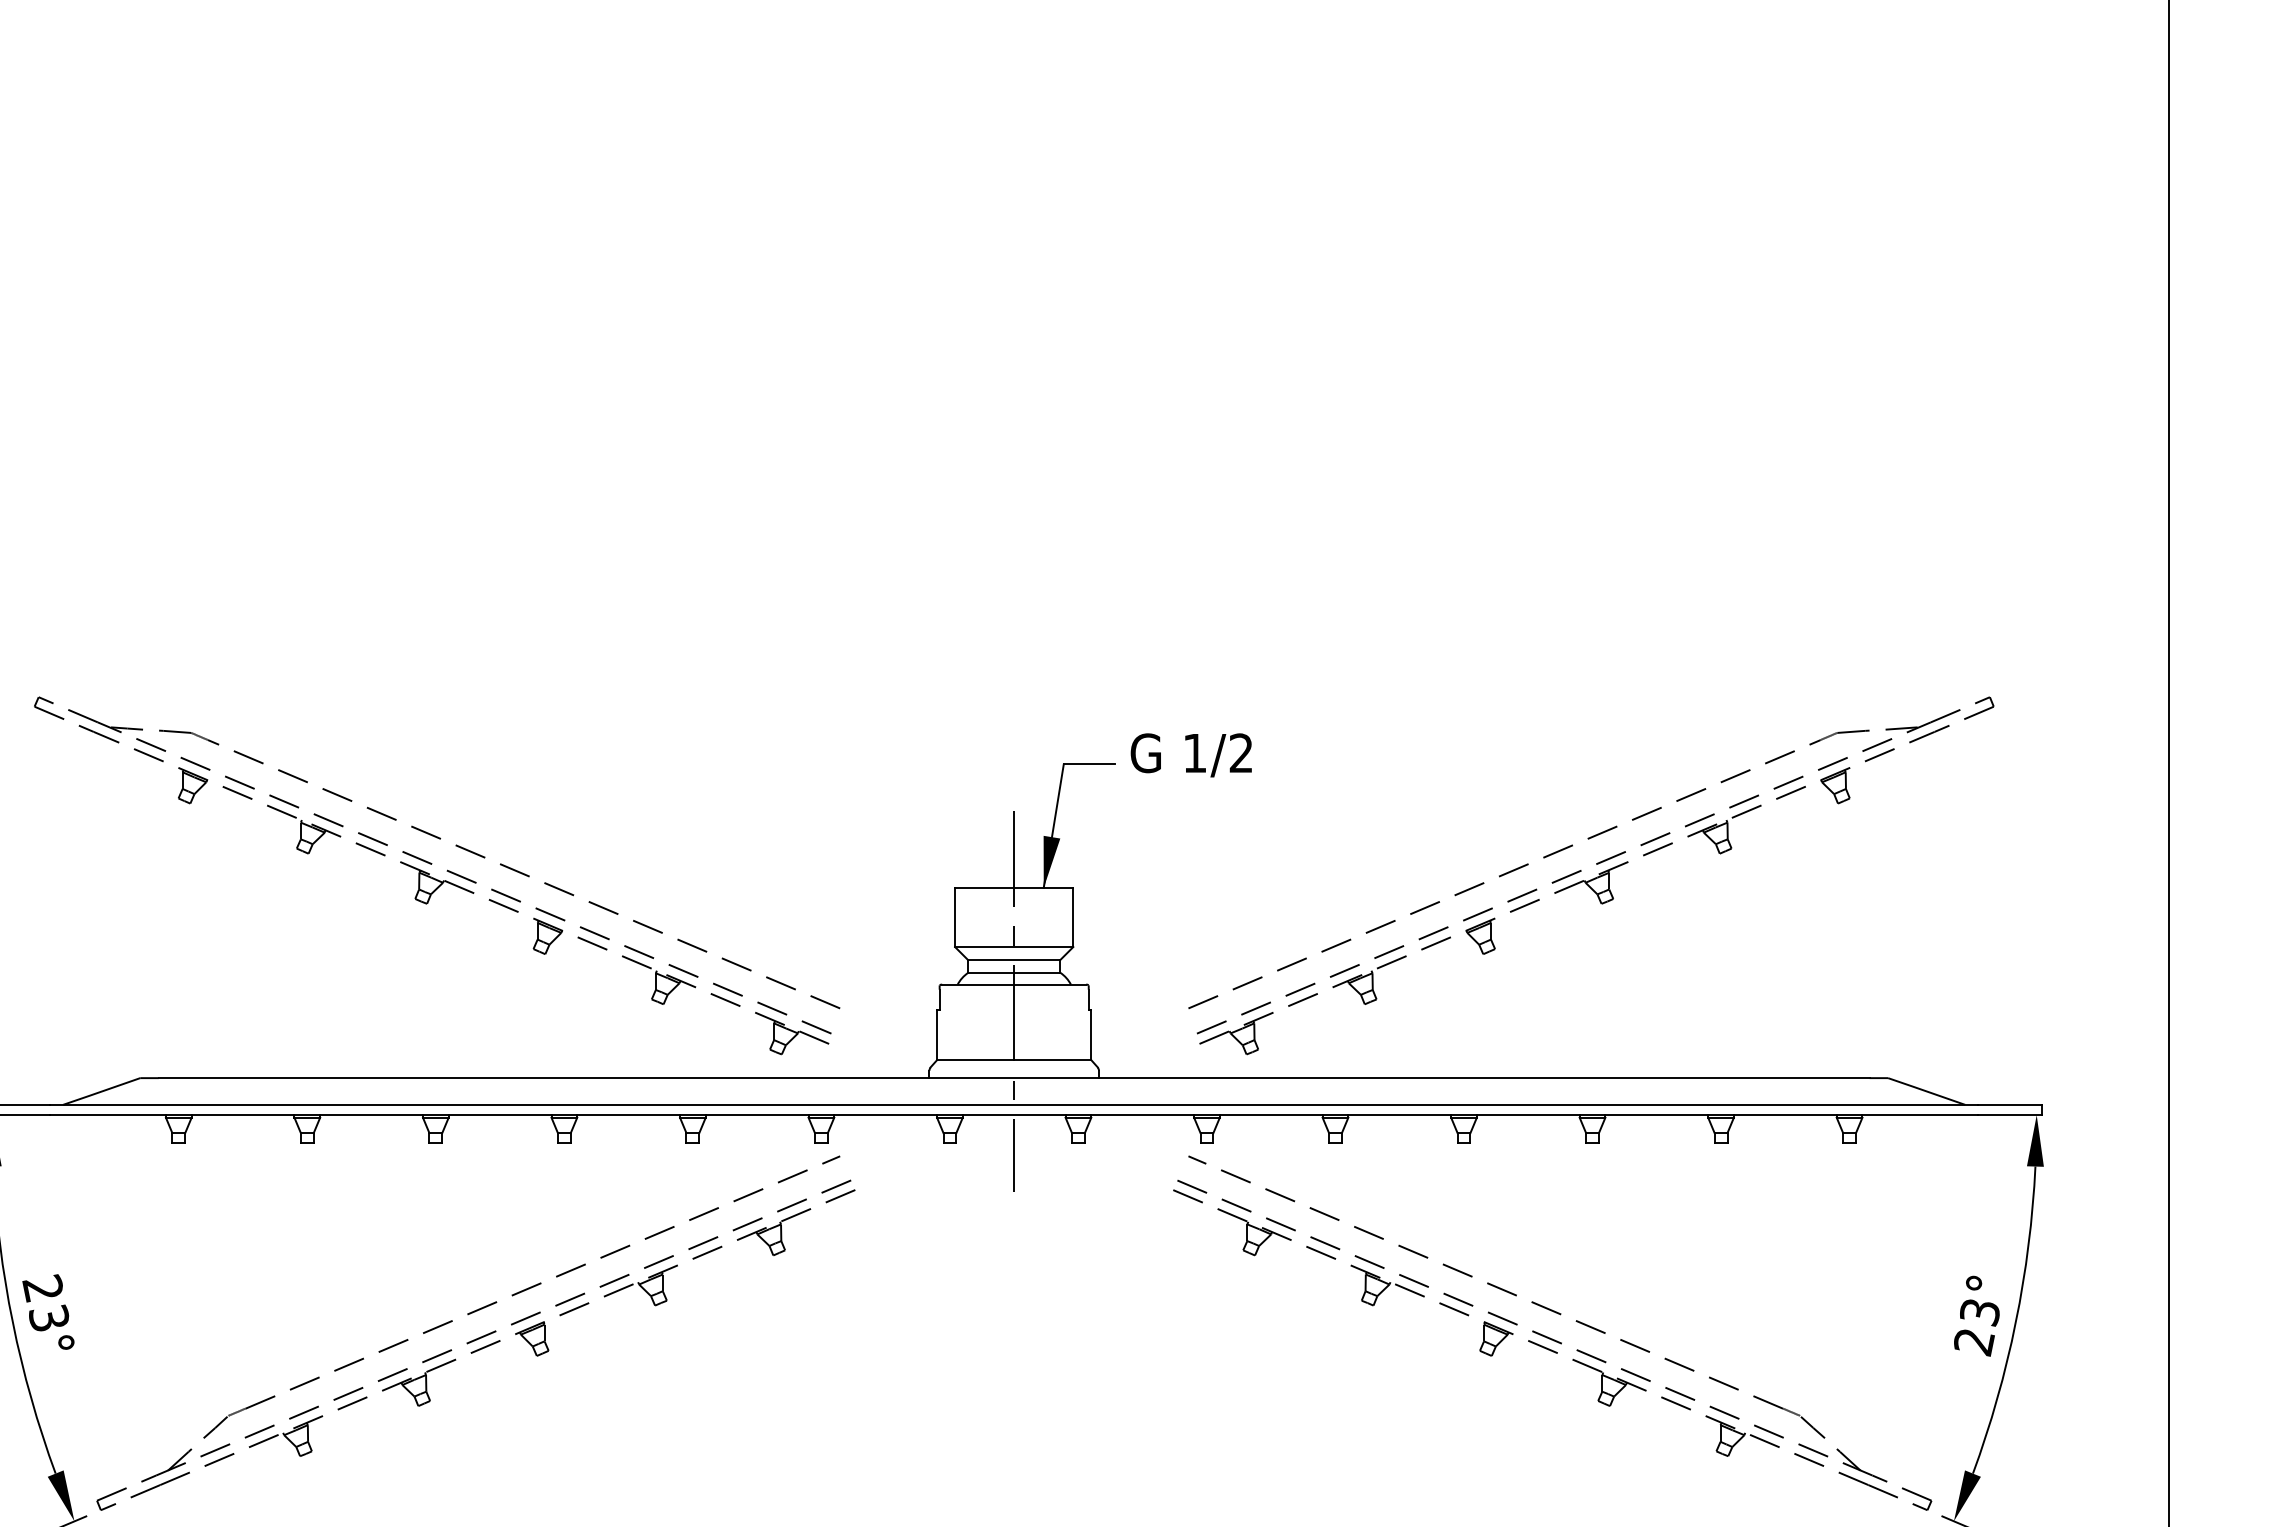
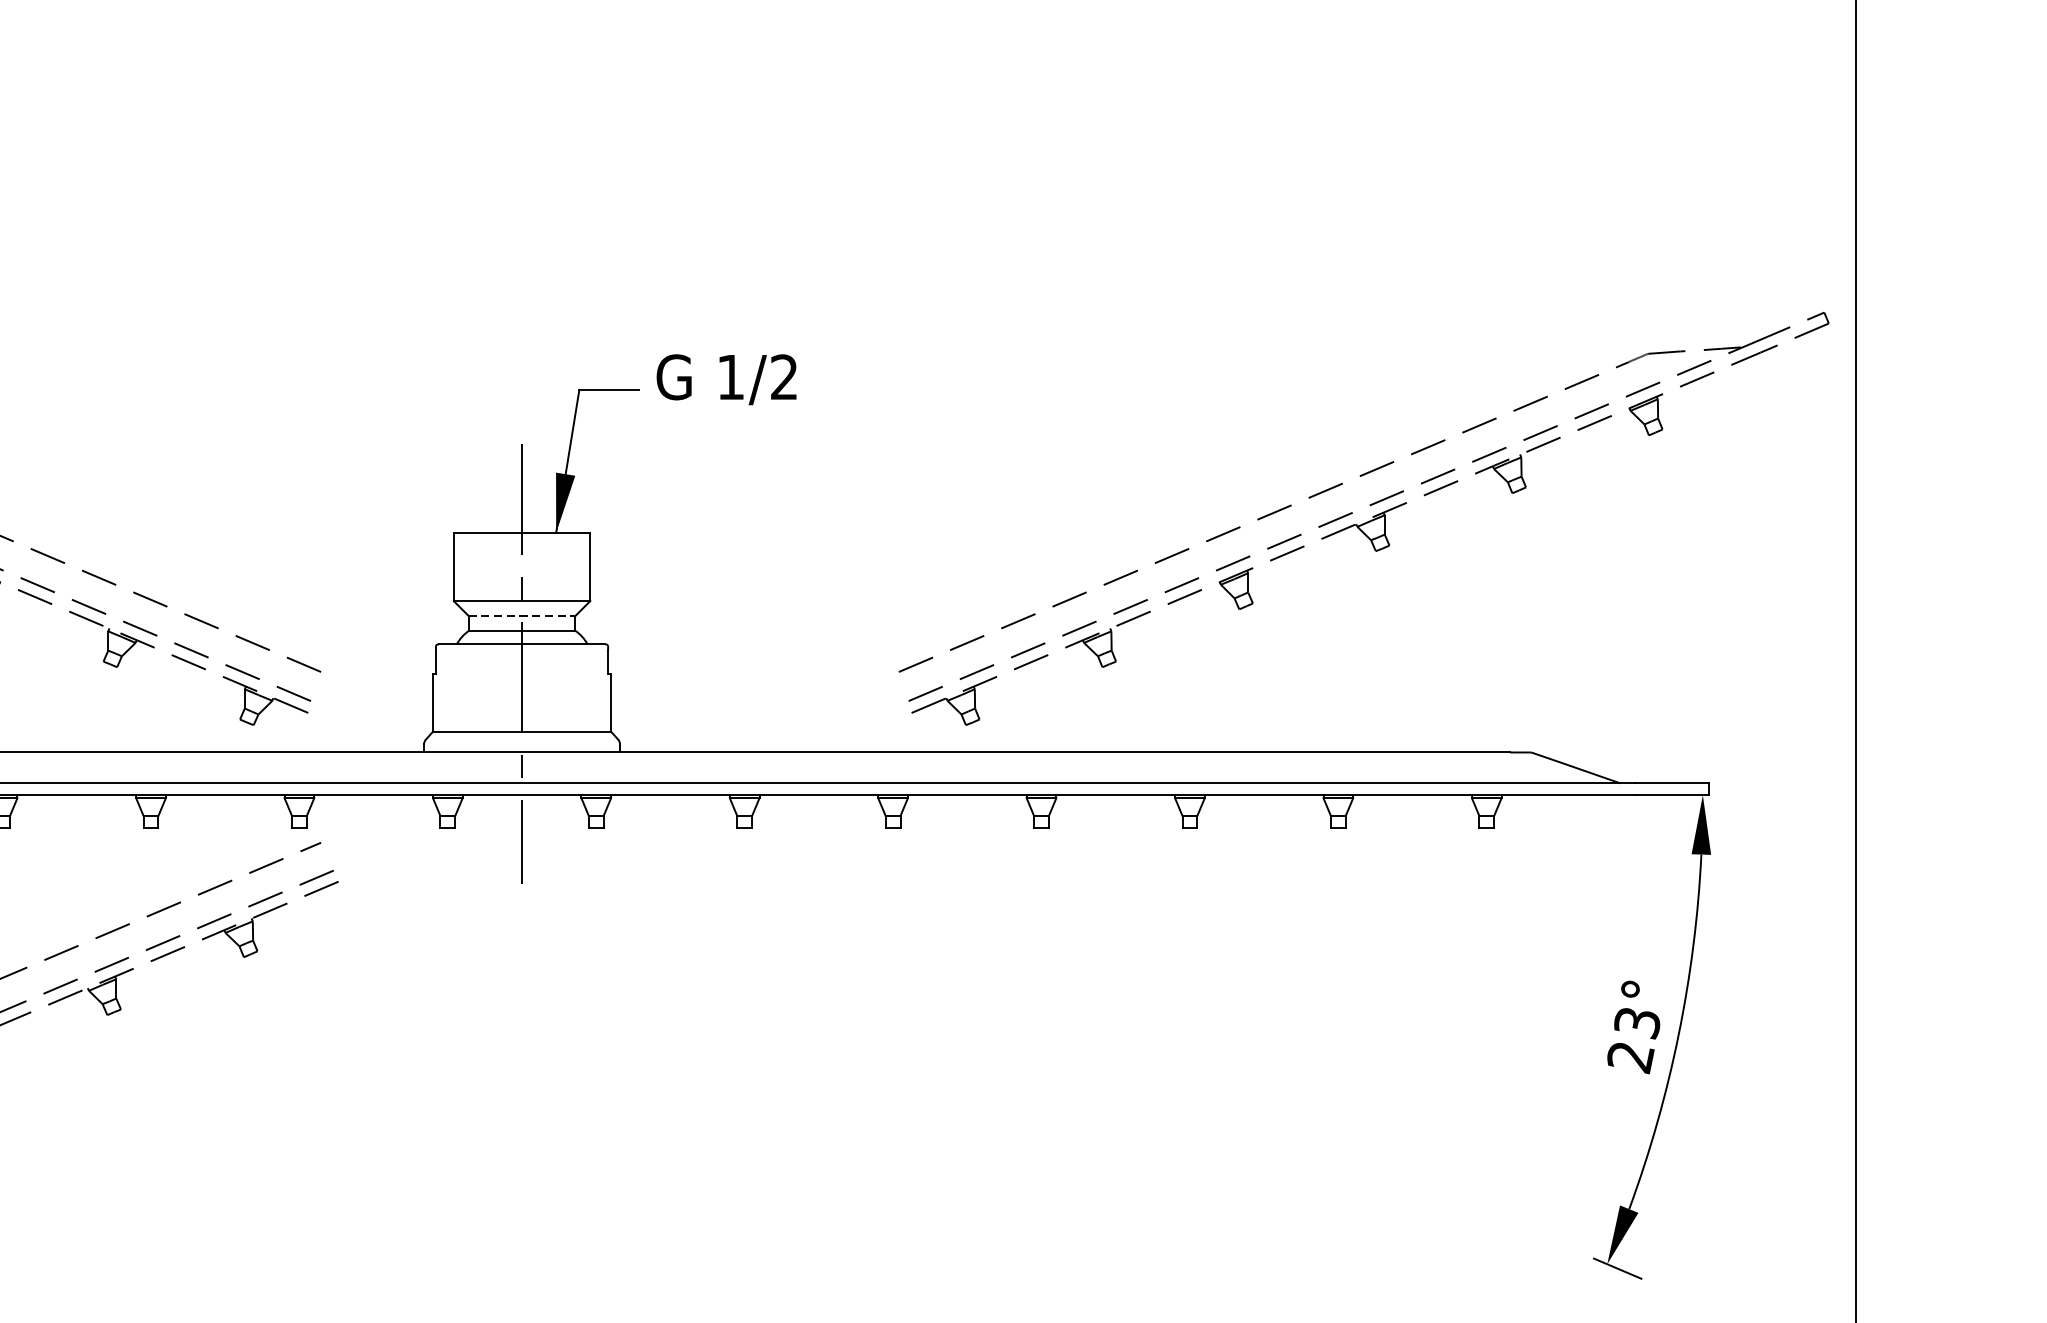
part: (1591, 875) -> (1364, 518), moved
line: (1014, 959) -> (522, 615), solid -> dashed
part: (1552, 1332) -> (1143, 1046), removed

